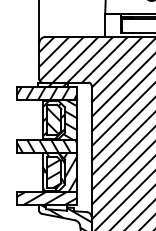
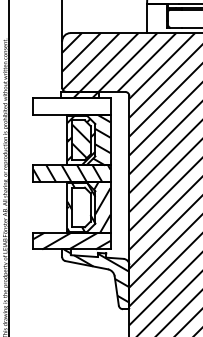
hatch: (46, 93) -> (71, 106), removed
hatch: (54, 173) -> (81, 209), removed

